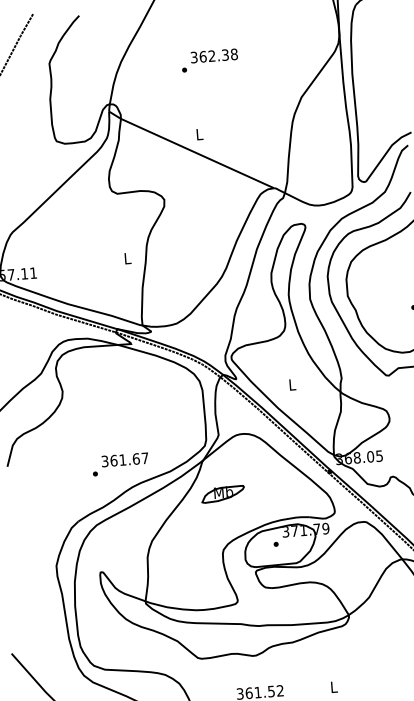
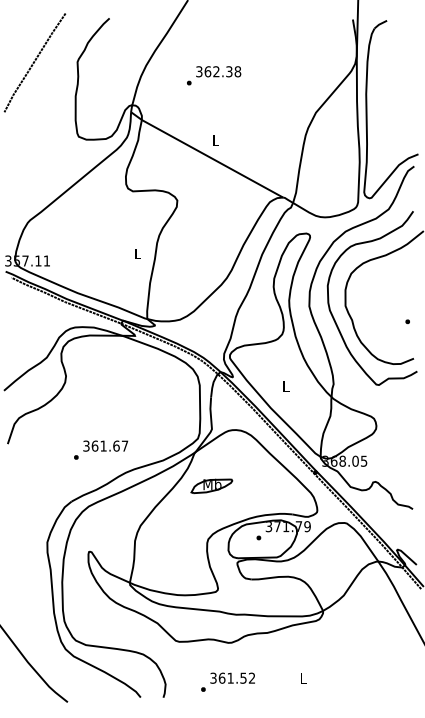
text: (210, 60) -> (214, 75), moved
text: (120, 463) -> (101, 449), moved

